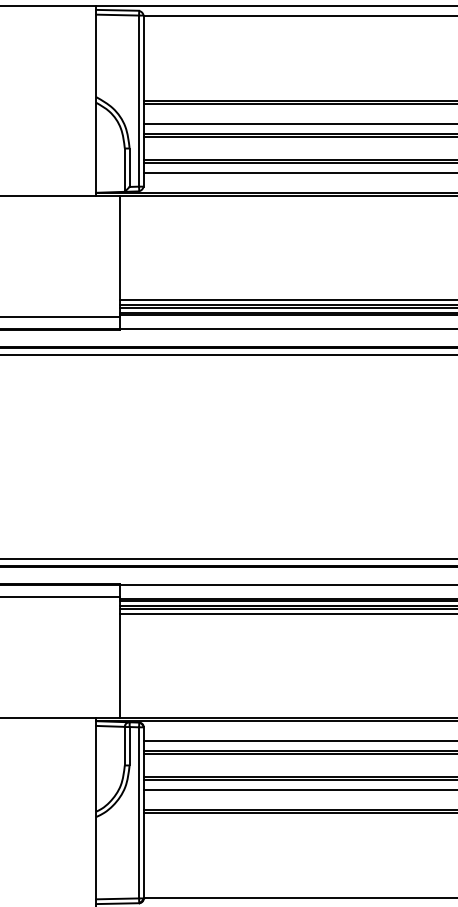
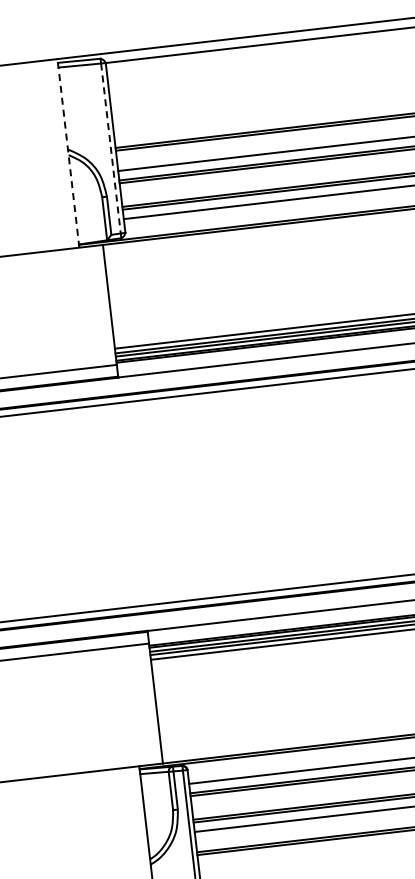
line: (96, 101) -> (68, 153), solid -> dashed
line: (139, 101) -> (111, 148), solid -> dashed

